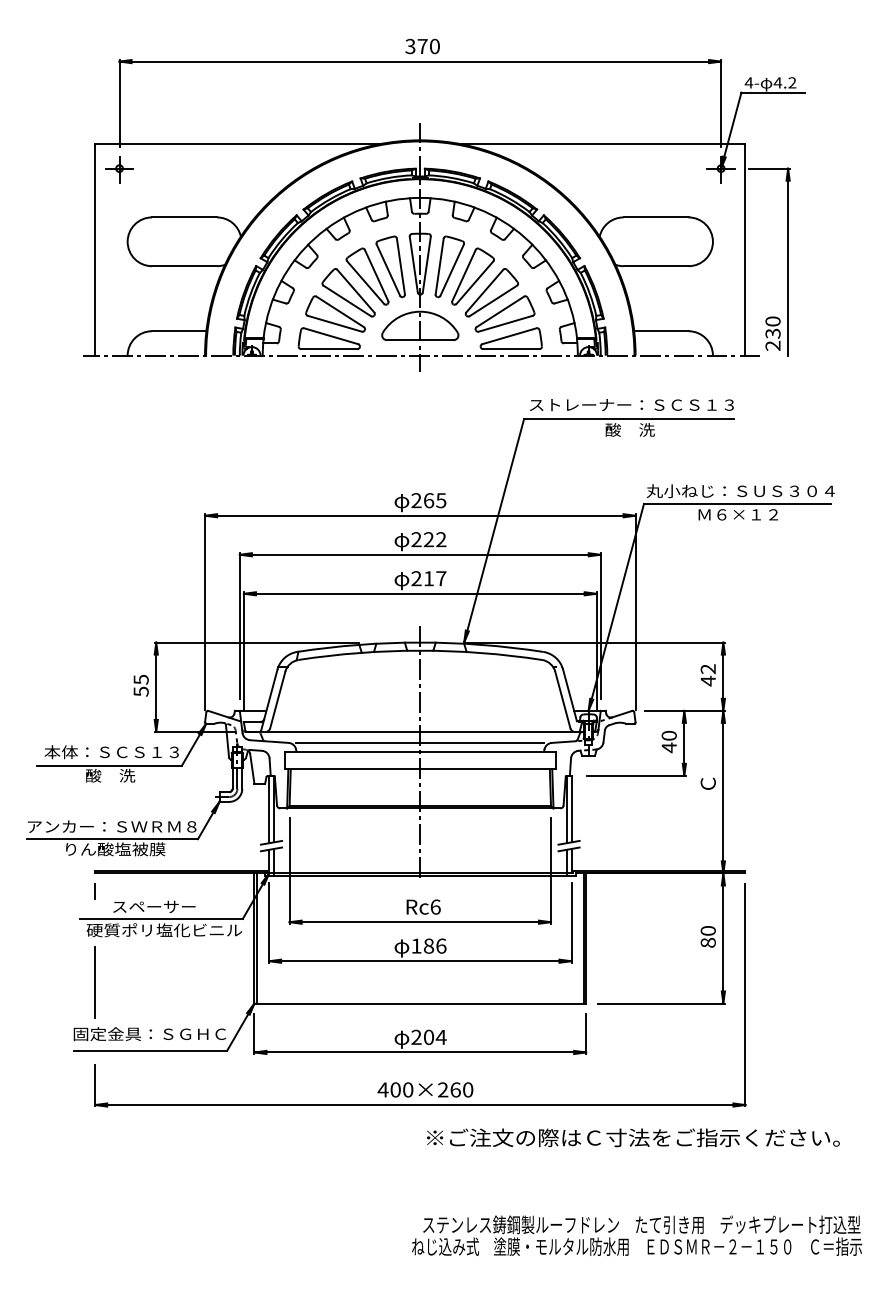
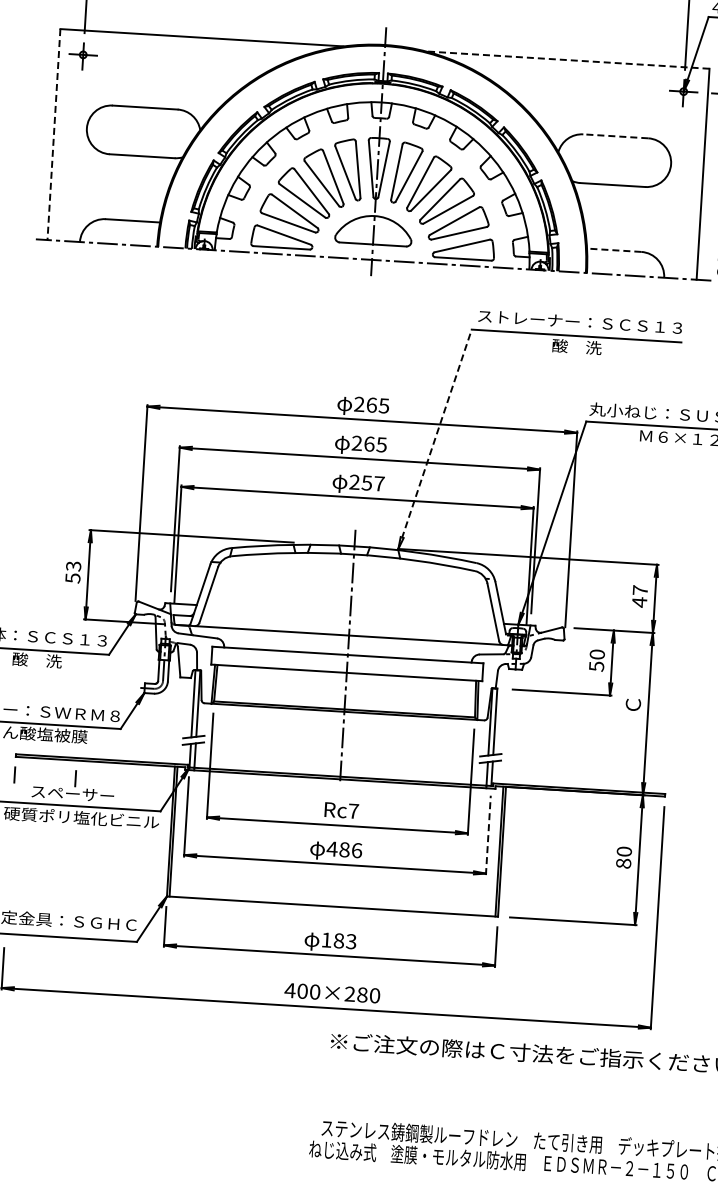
line: (603, 144) -> (567, 60), solid -> dashed
line: (656, 217) -> (616, 136), solid -> dashed
line: (95, 249) -> (54, 134), solid -> dashed
line: (660, 331) -> (613, 250), solid -> dashed
line: (494, 530) -> (435, 438), solid -> dashed
text: (434, 539) -> (375, 444), 222 -> 265
text: (428, 578) -> (366, 482), 217 -> 257
text: (707, 669) -> (639, 590), 42 -> 47
text: (140, 679) -> (73, 566), 55 -> 53
line: (420, 742) -> (348, 646), removed
text: (668, 747) -> (595, 666), 40 -> 50
line: (155, 891) -> (75, 778), added
text: (435, 906) -> (353, 810), Rc6 -> Rc7
line: (571, 922) -> (488, 834), solid -> dashed
text: (416, 945) -> (332, 848), 186 -> 486
line: (95, 982) -> (9, 865), removed
text: (428, 1036) -> (338, 940), 204 -> 183
text: (455, 1089) -> (362, 994), 400×260 -> 400×280

